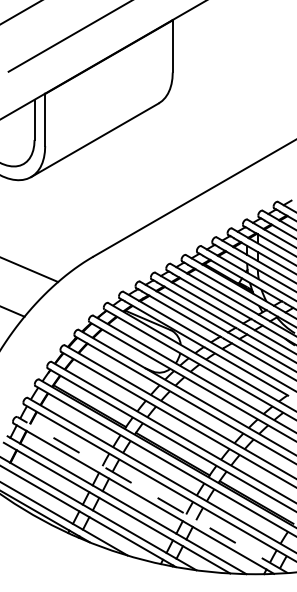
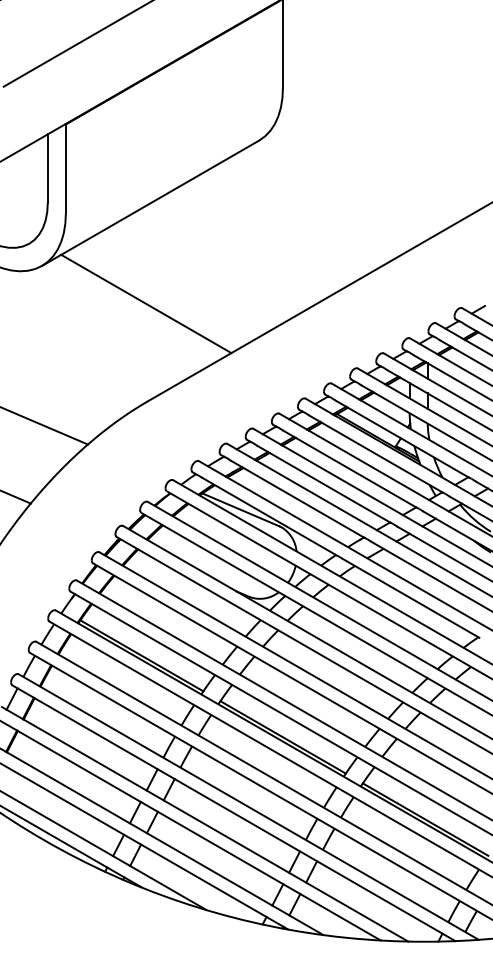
line: (92, 199) -> (146, 304), added
line: (152, 494) -> (248, 806), dashed -> solid

